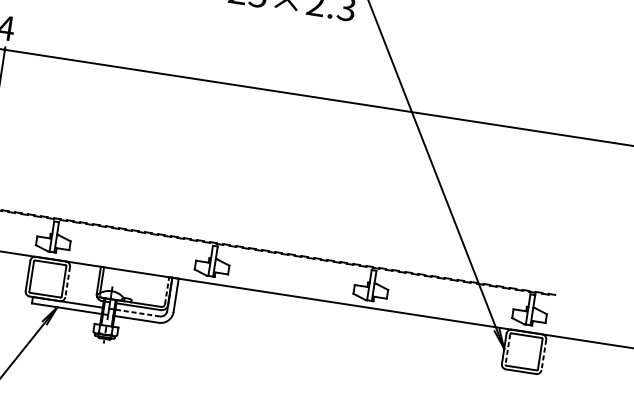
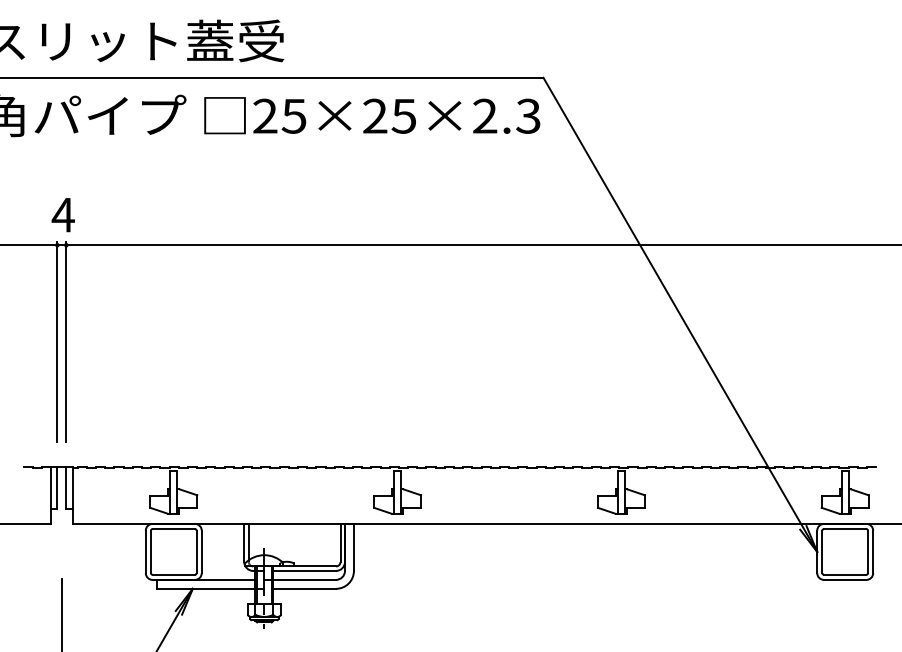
line: (67, 282) -> (201, 552), dashed -> solid
line: (167, 290) -> (340, 542), dashed -> solid
line: (137, 312) -> (304, 579), dashed -> solid
line: (507, 349) -> (822, 552), dashed -> solid
line: (544, 355) -> (873, 552), dashed -> solid

